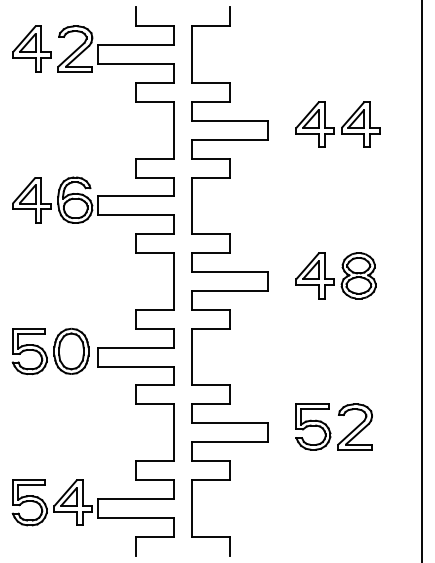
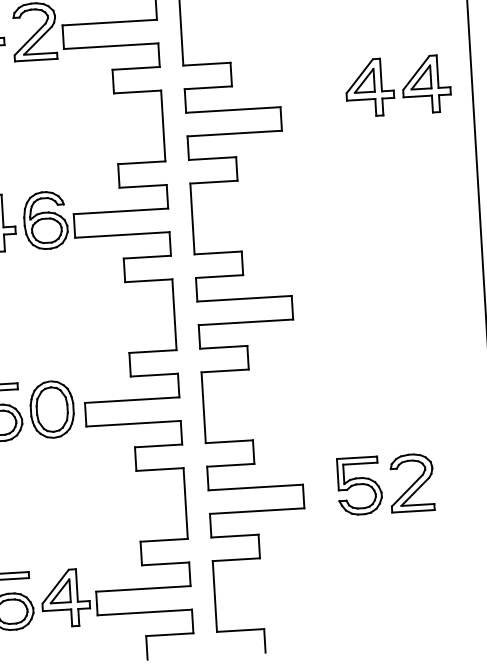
part: (337, 124) -> (397, 86), moved
part: (335, 275) -> (376, 295), removed

